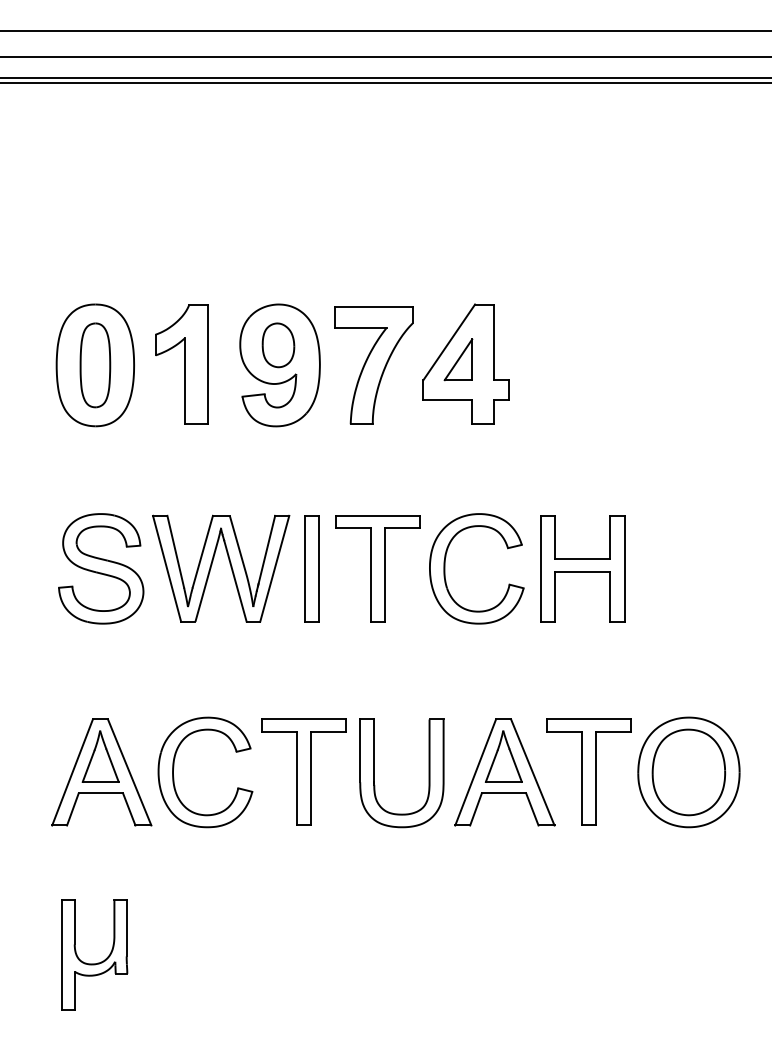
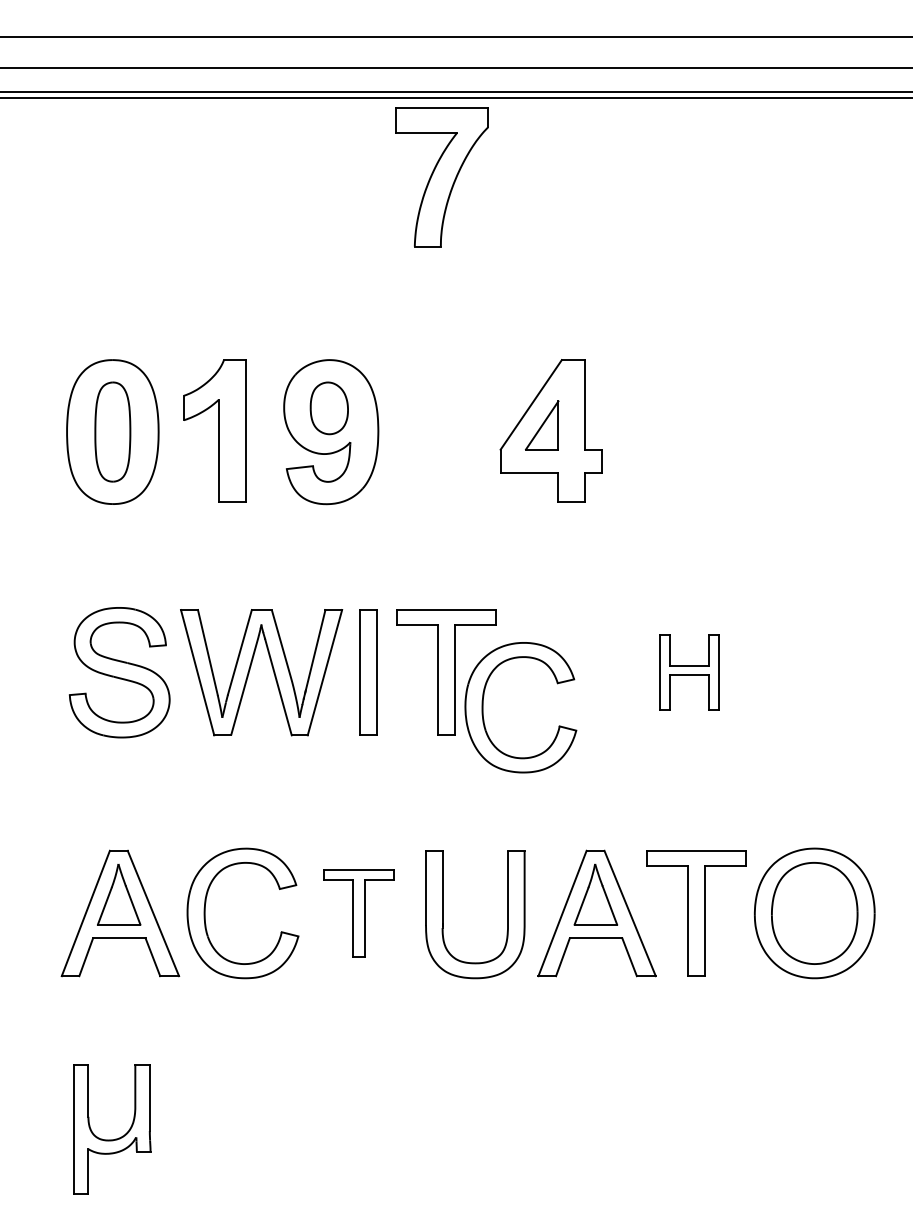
part: (373, 365) -> (441, 177), moved
part: (445, 568) -> (483, 707), moved
part: (583, 568) -> (689, 672), size x0.6
part: (303, 772) -> (358, 913), size x0.7

